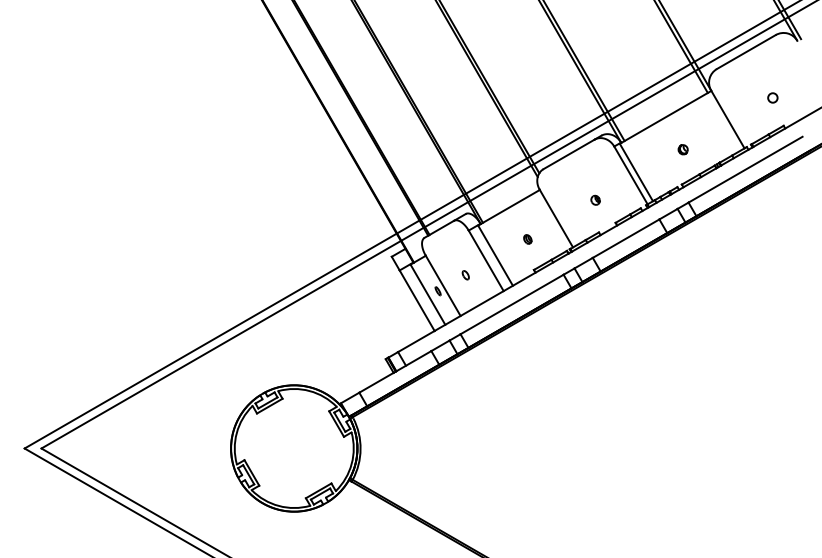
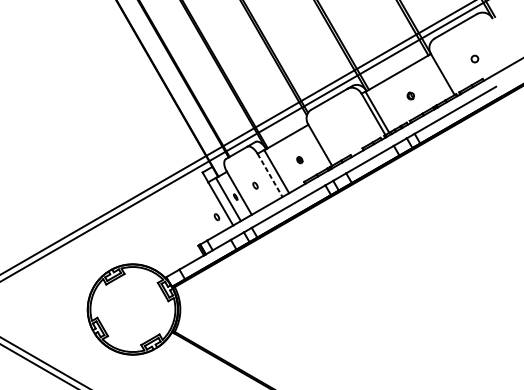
part: (595, 199) -> (348, 131), removed
line: (486, 260) -> (270, 175), solid -> dashed
part: (411, 319) -> (216, 217), added

